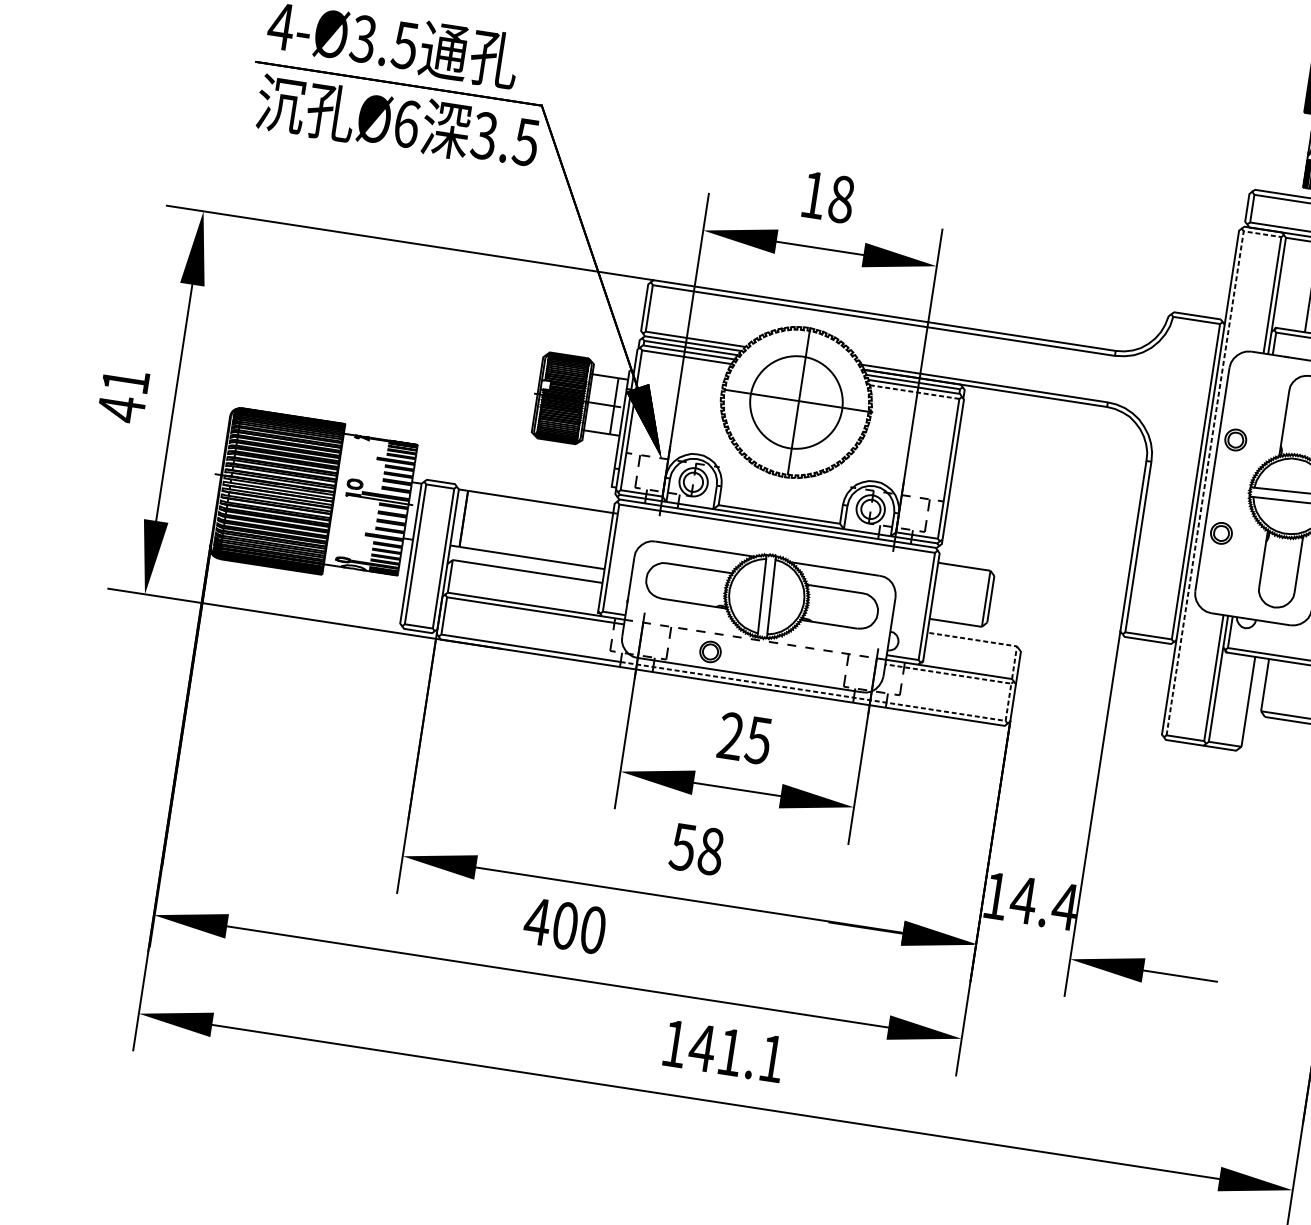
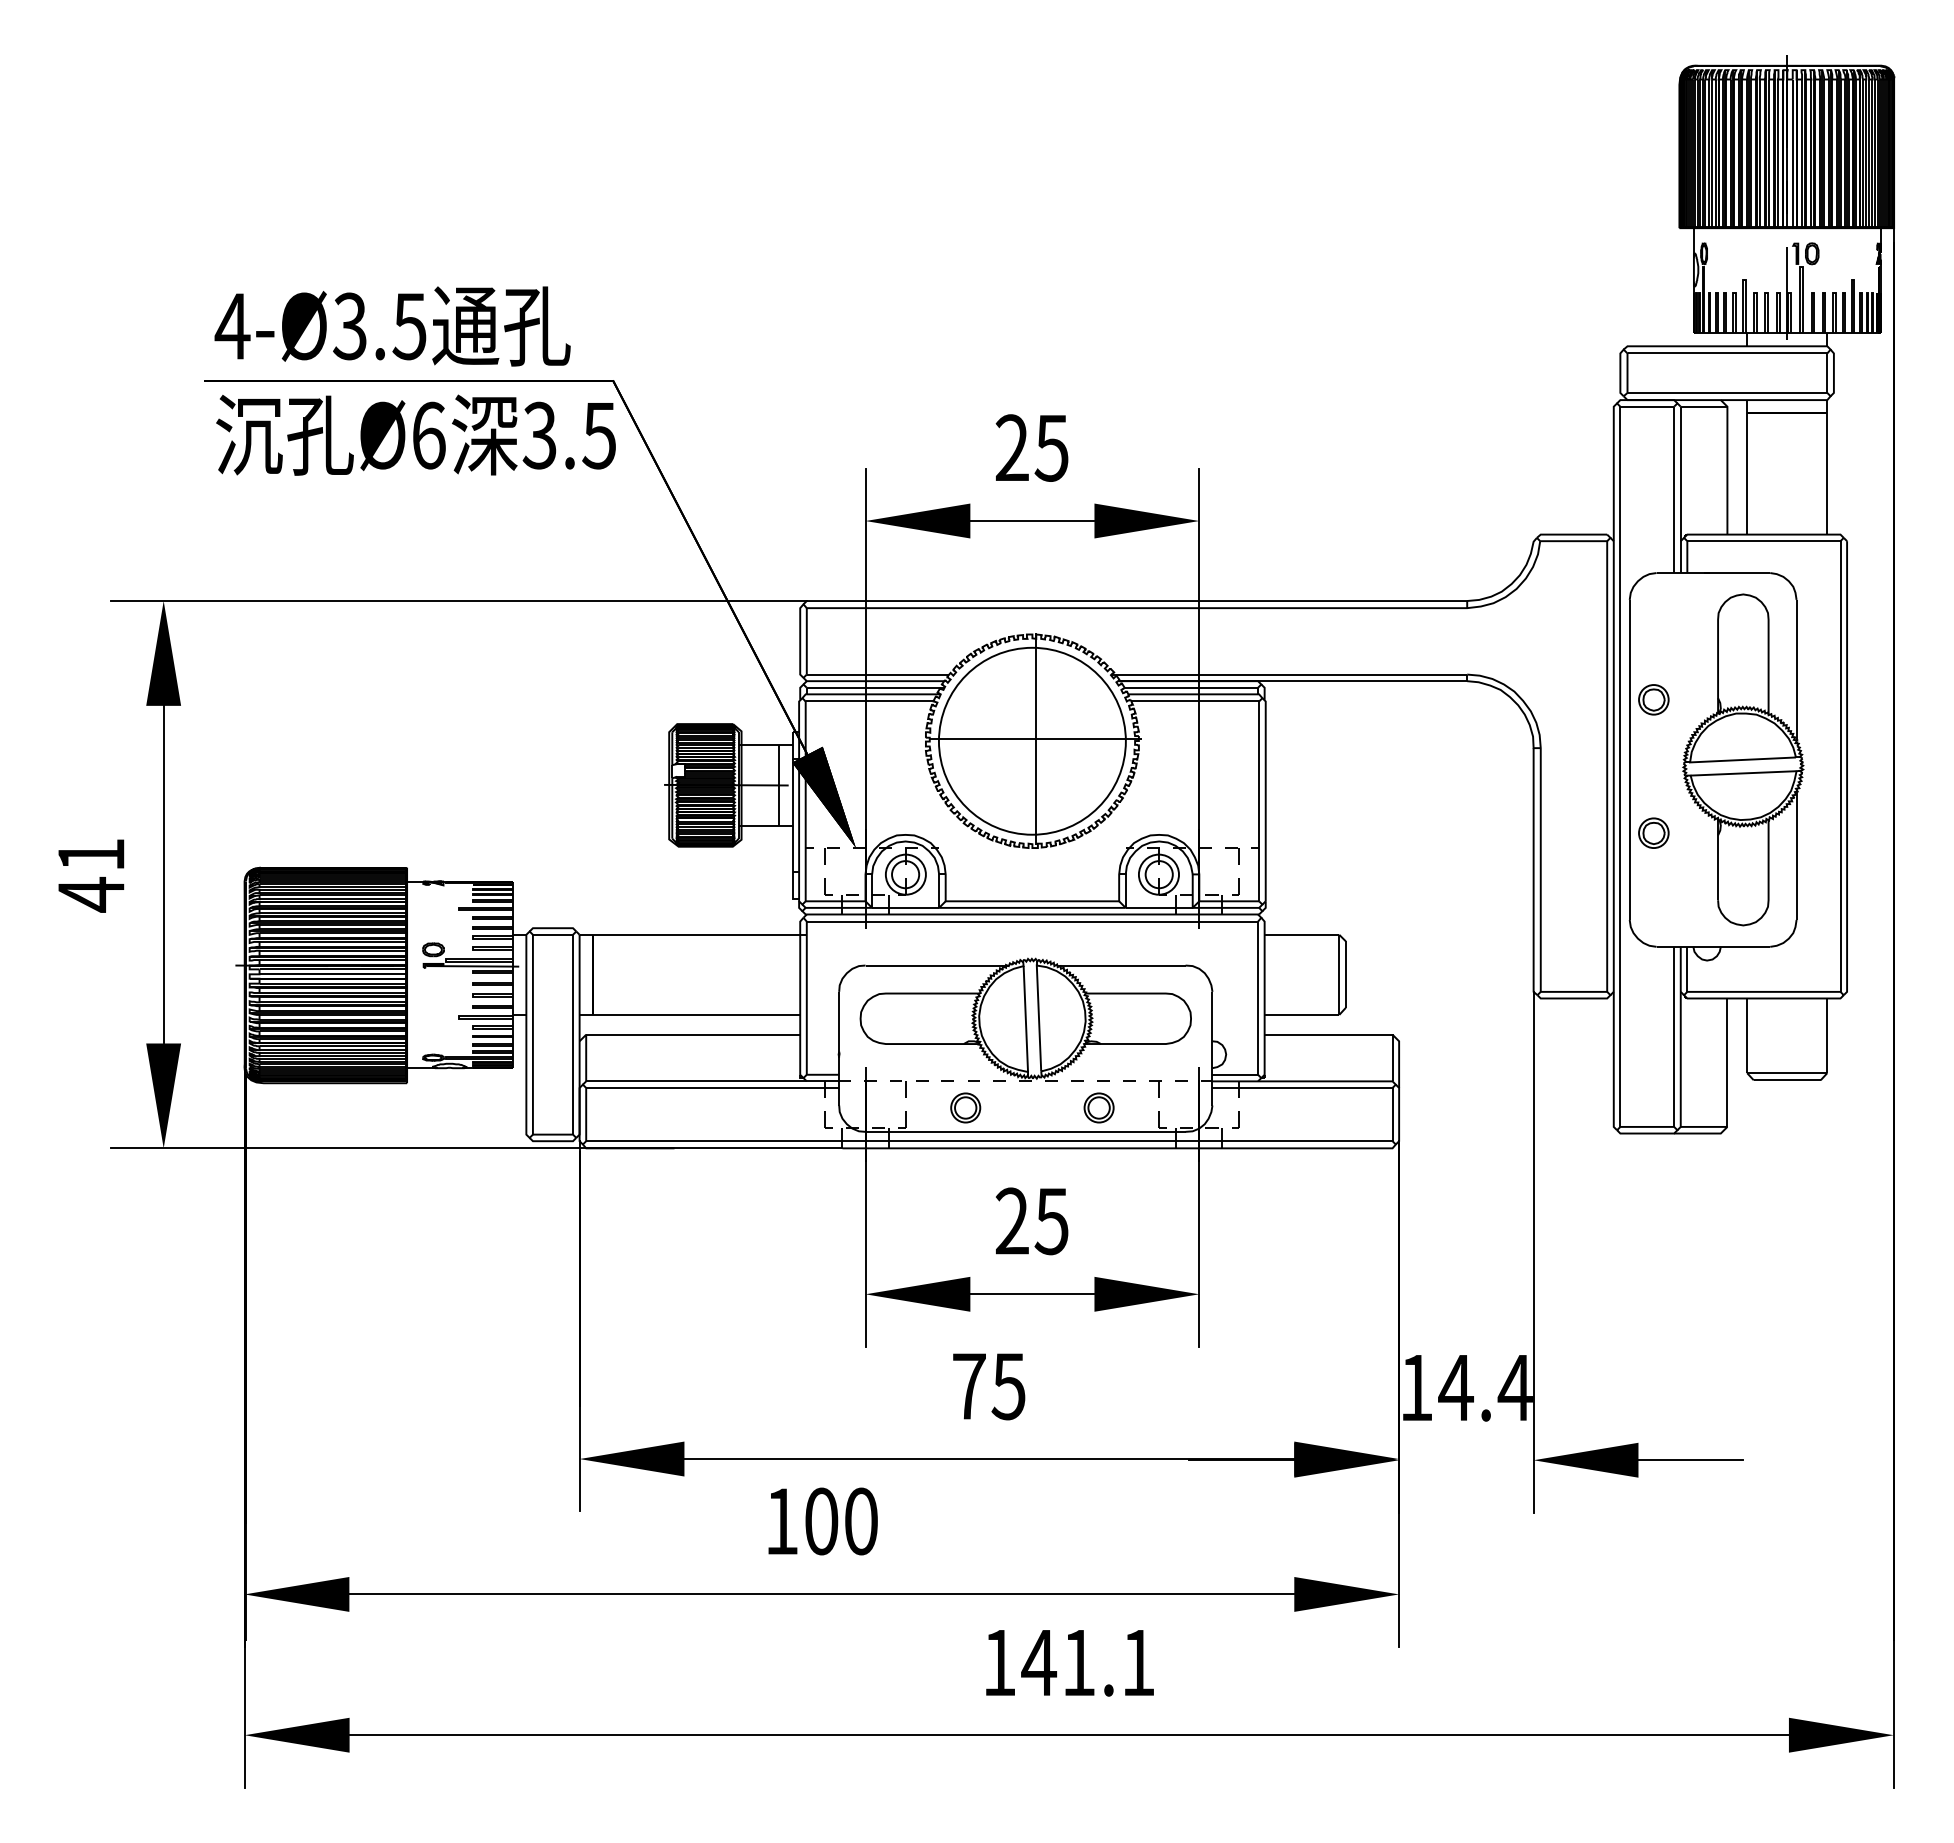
text: (827, 196) -> (1031, 447), 18 -> 25
line: (914, 392) -> (1195, 701), dashed -> solid
circle: (795, 401) -> (1031, 740), size x1.43
line: (1208, 464) -> (1620, 739), dashed -> solid
line: (989, 641) -> (1352, 1034), dashed -> solid
part: (803, 665) -> (1098, 1107), added
line: (895, 704) -> (1235, 1141), dashed -> solid
text: (696, 849) -> (988, 1386), 58 -> 75
text: (537, 921) -> (781, 1521), 400 -> 100

